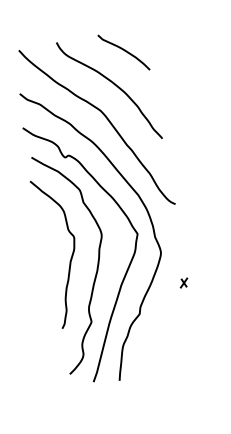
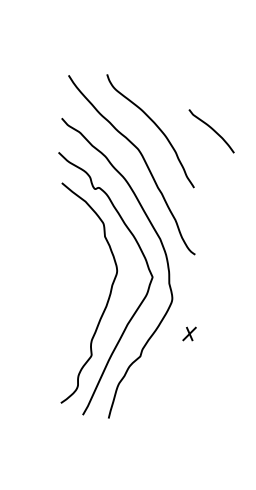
curve: (124, 51) -> (212, 130), moved
curve: (71, 255) -> (83, 286), removed
part: (183, 282) -> (189, 333), size x1.6

